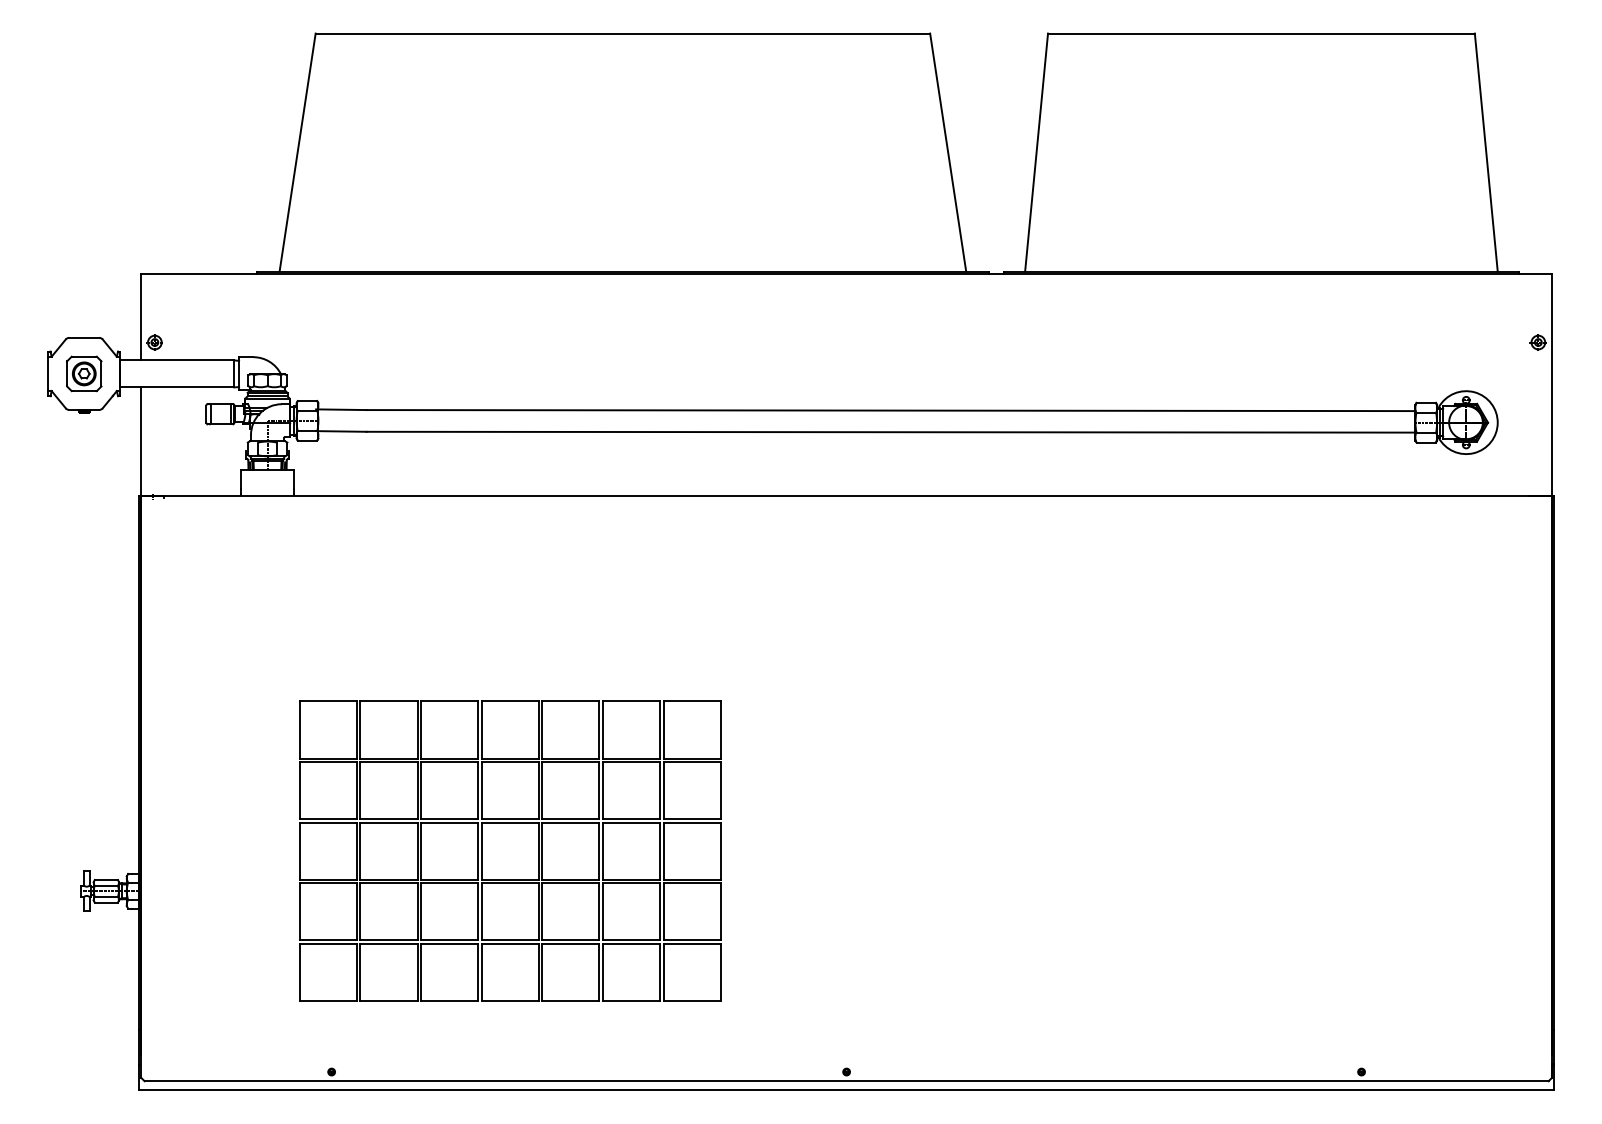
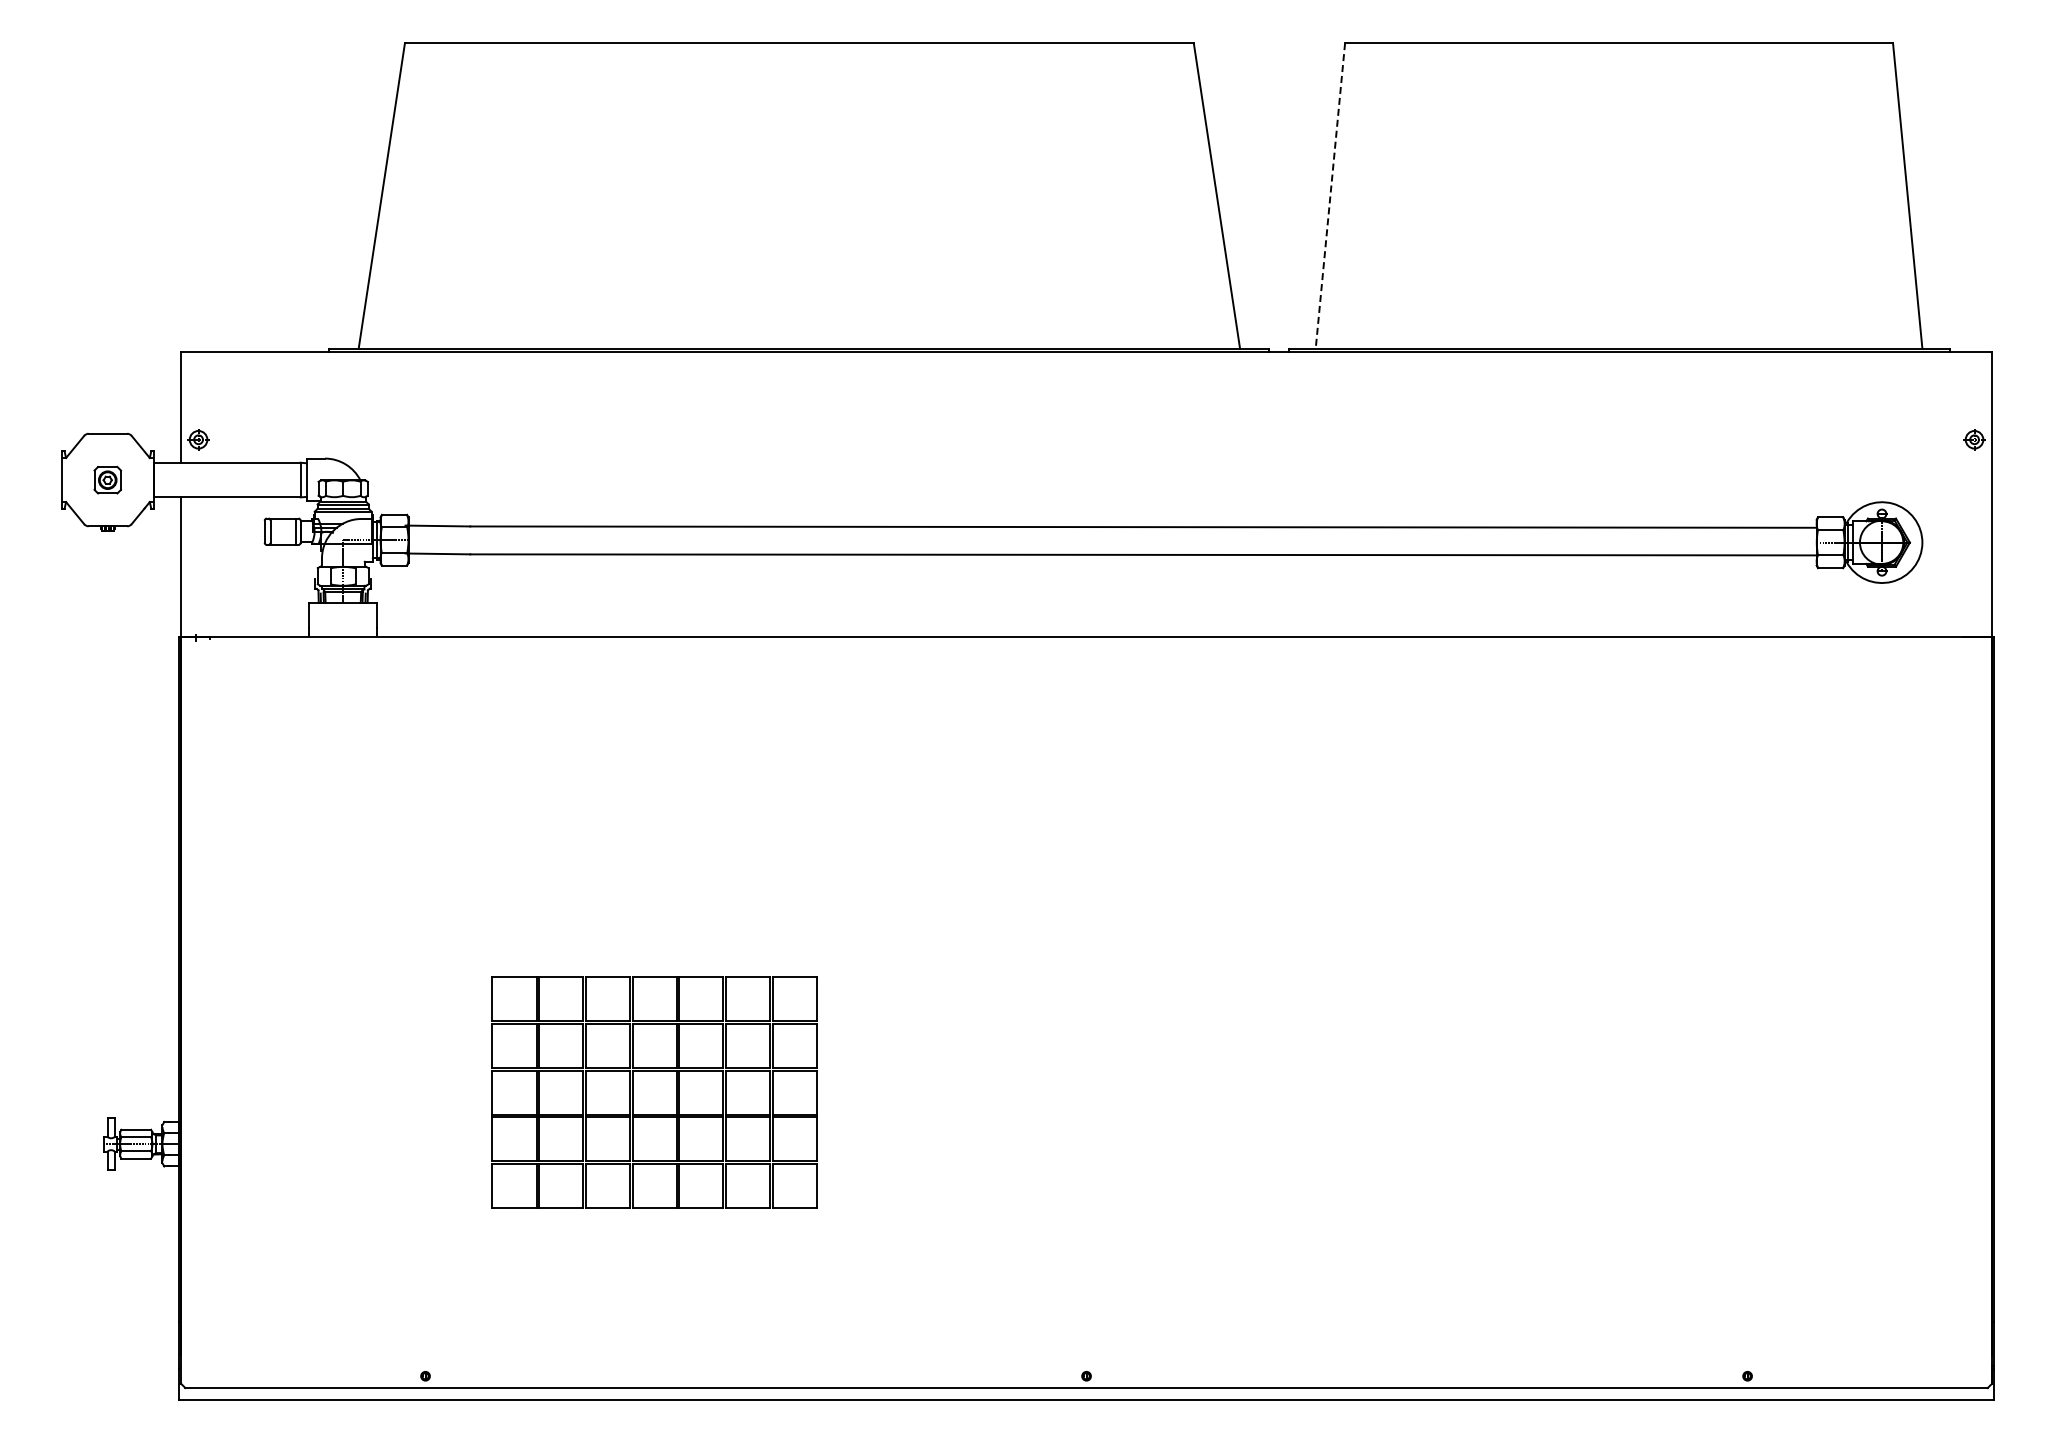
line: (1036, 153) -> (1330, 196), solid -> dashed
part: (83, 374) -> (107, 480), size x0.6
part: (510, 851) -> (654, 1092), size x0.6

